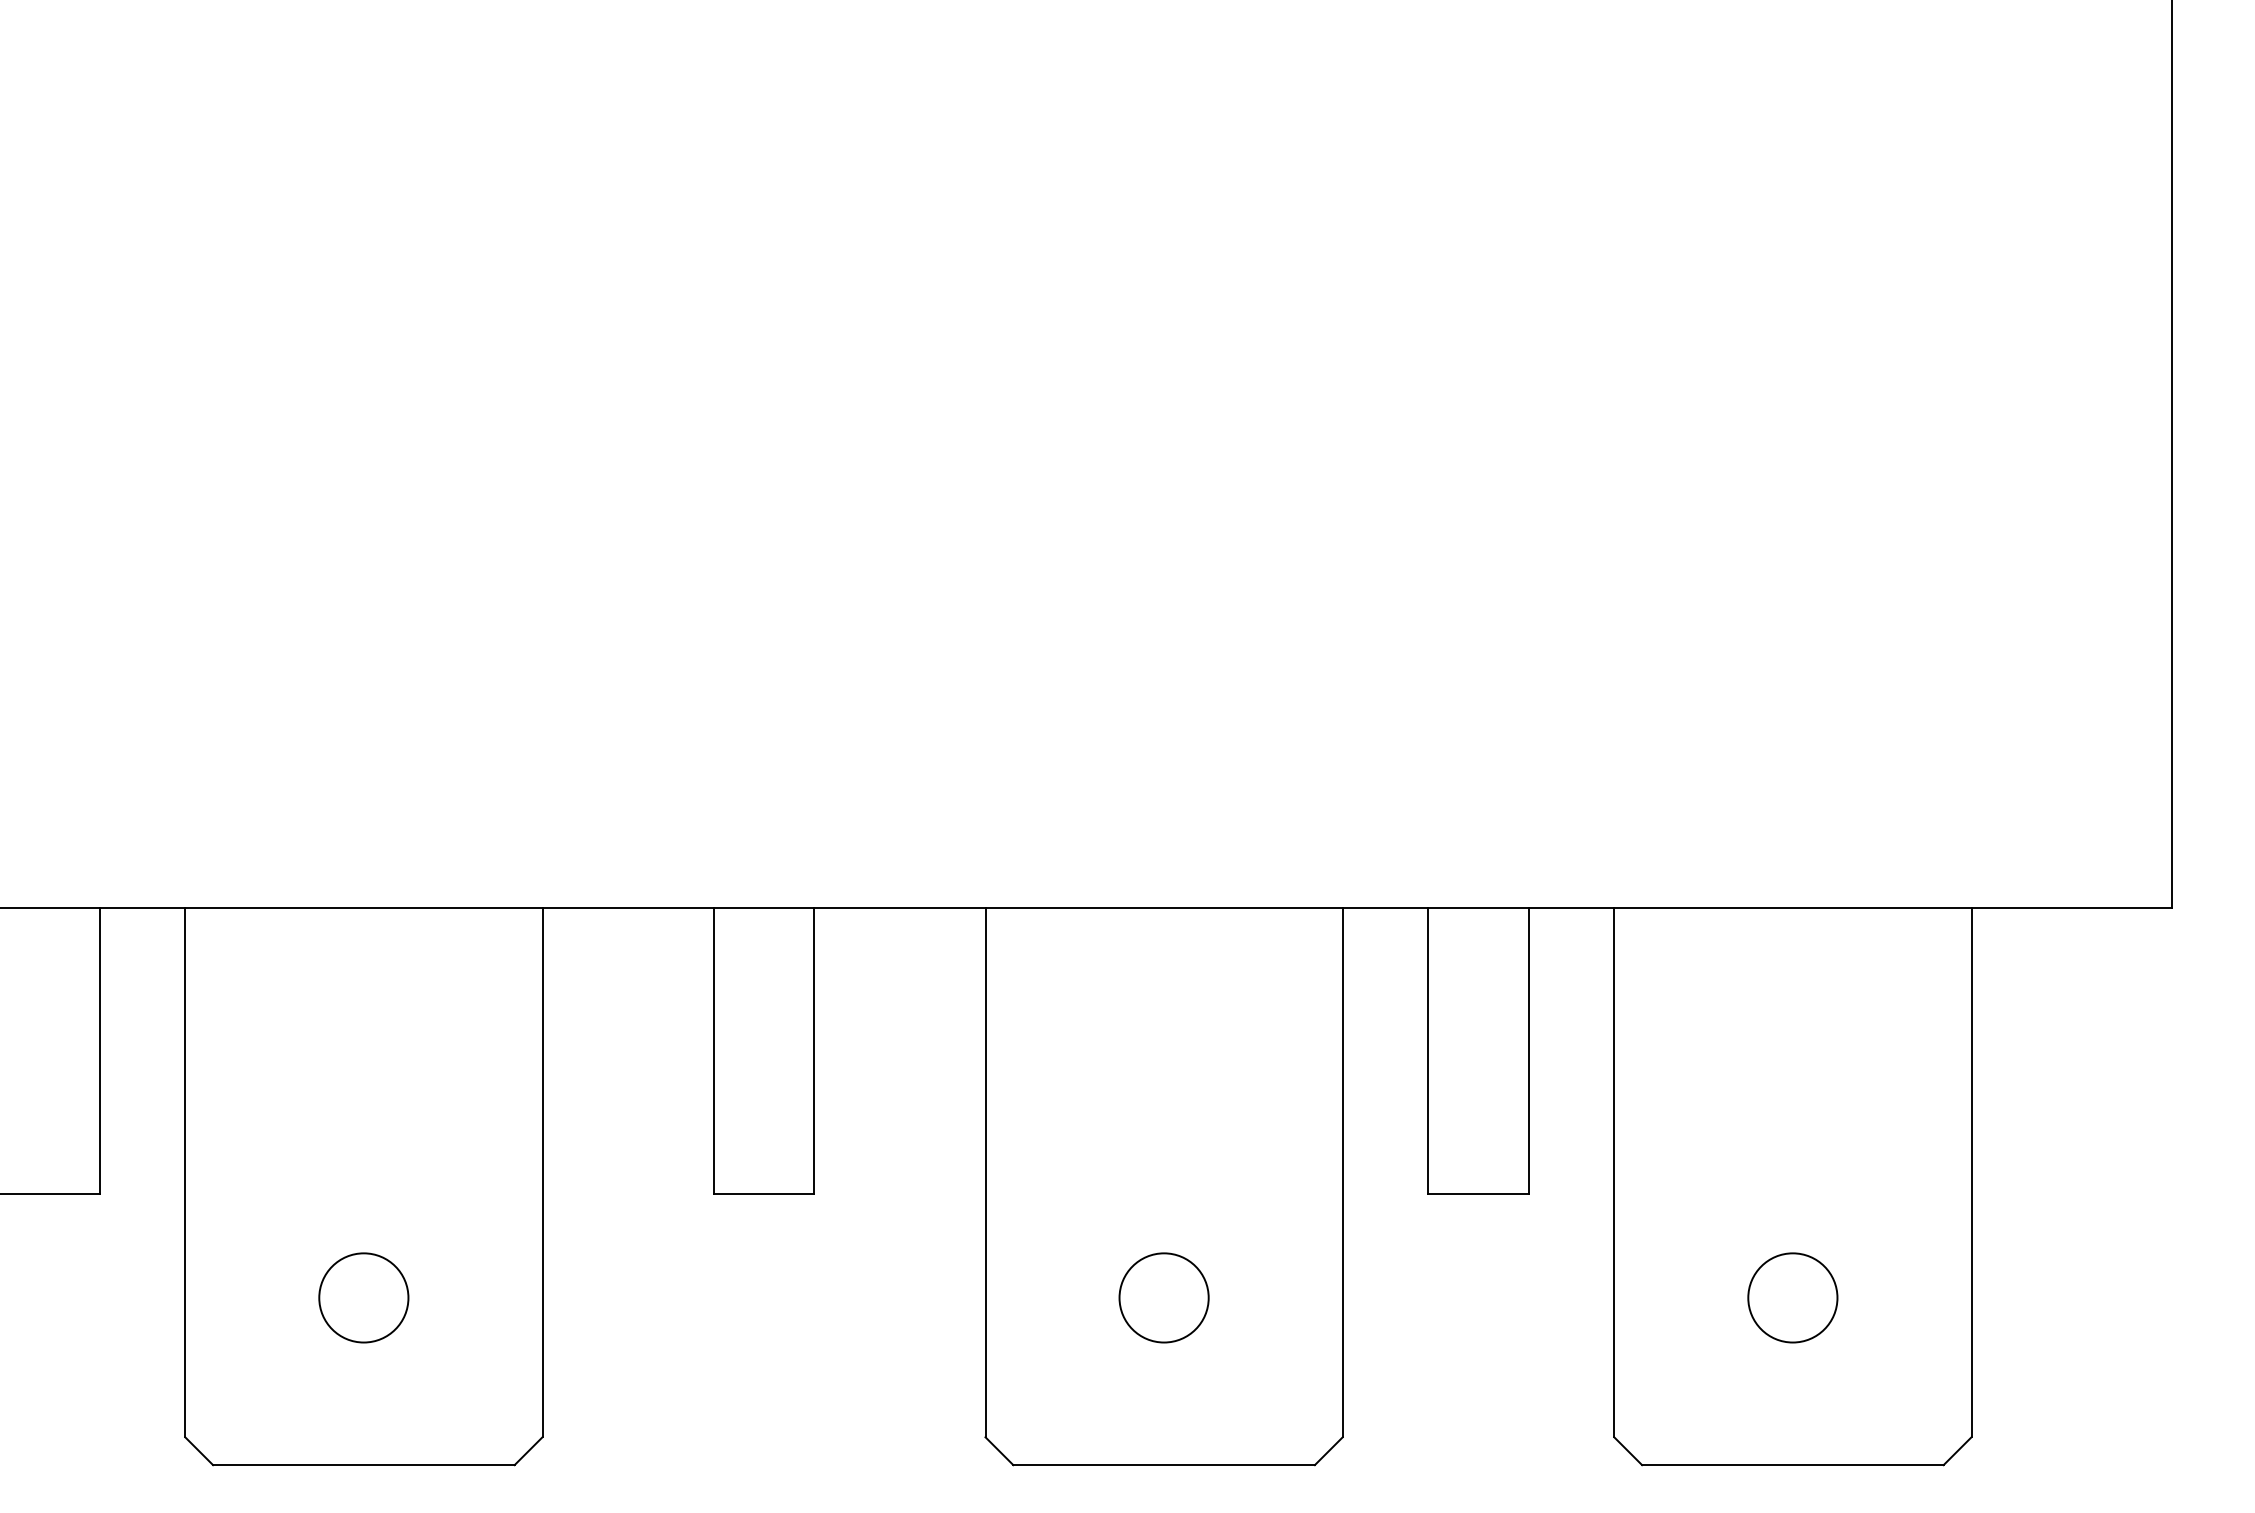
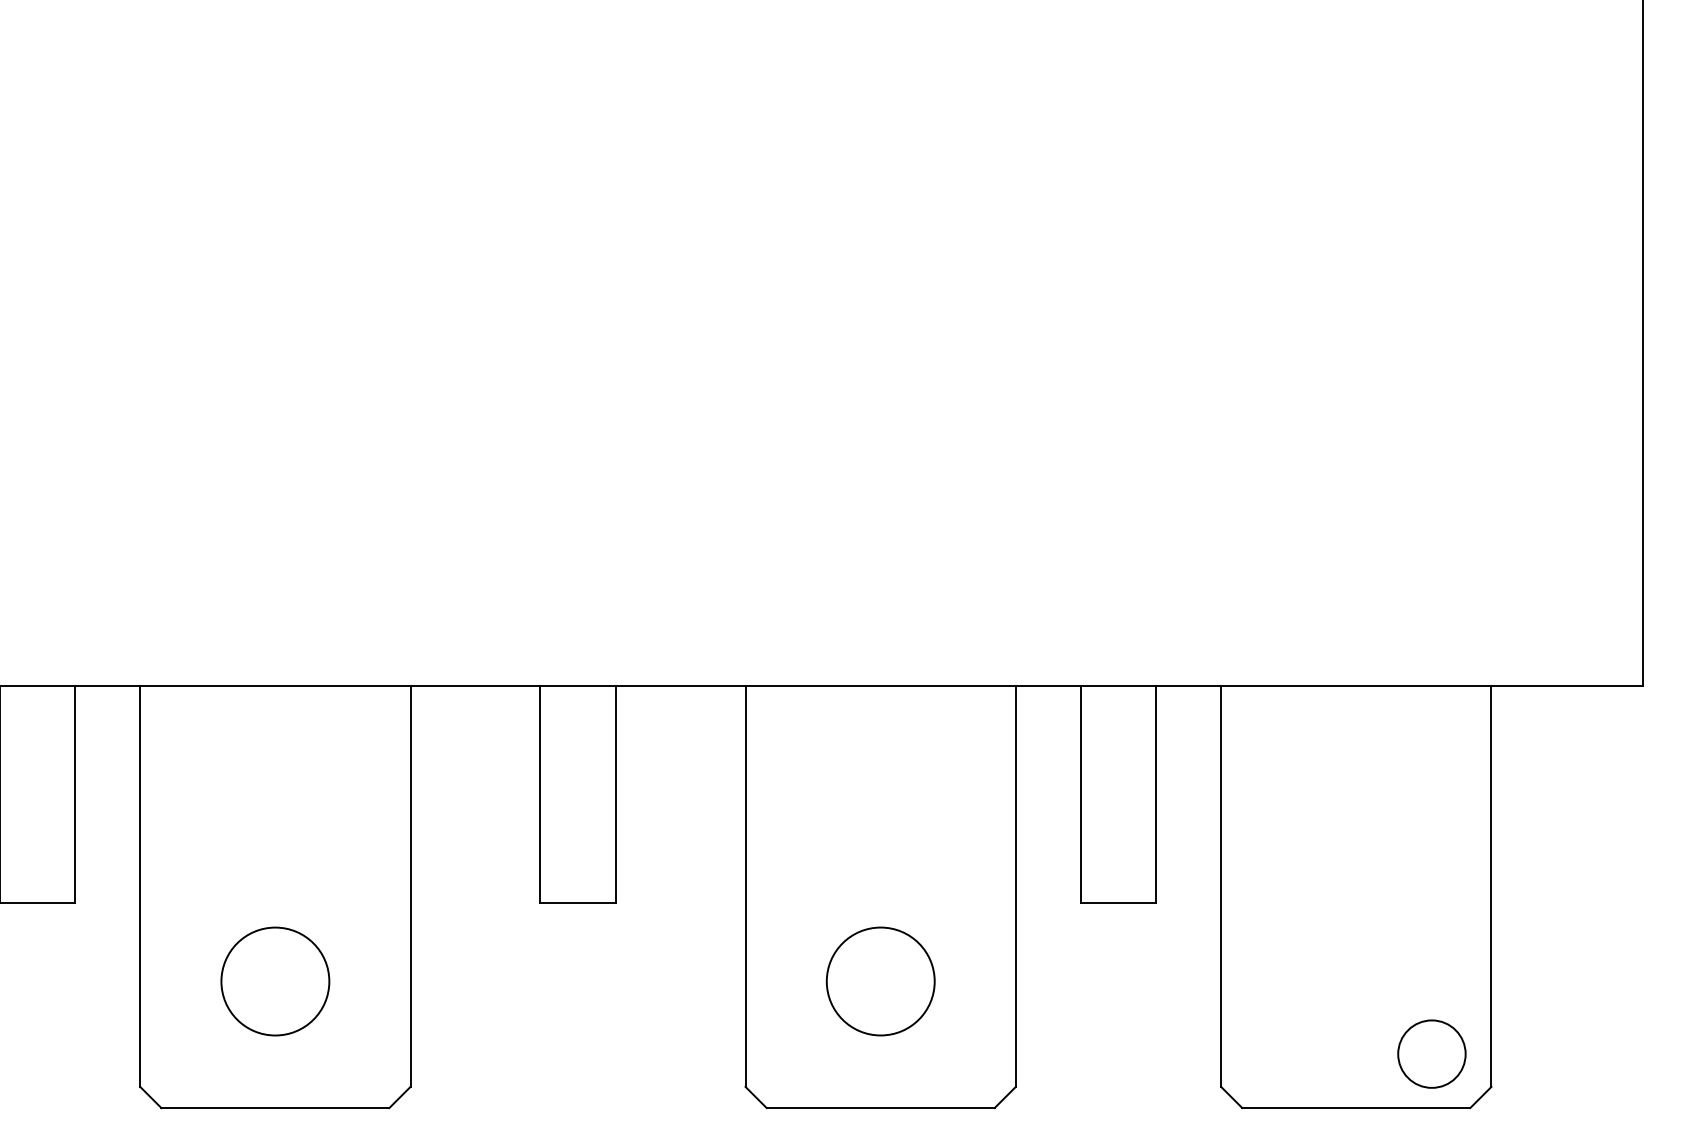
circle: (363, 1297) -> (275, 981), size x1.6
circle: (1163, 1297) -> (880, 981), size x1.6
circle: (1792, 1297) -> (1431, 1053), moved

